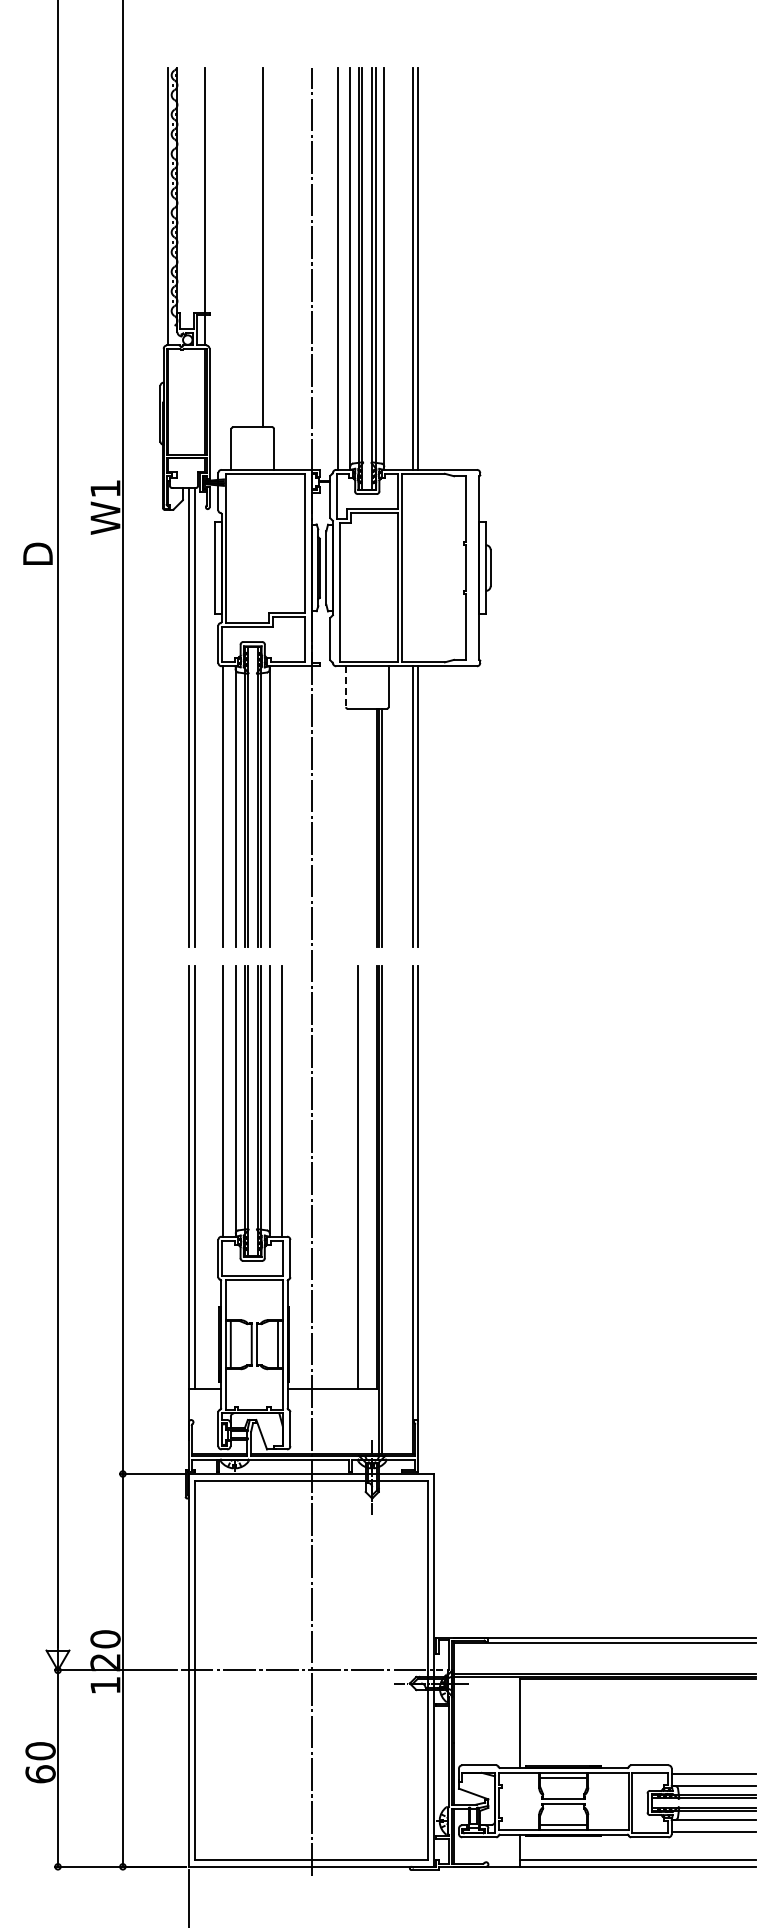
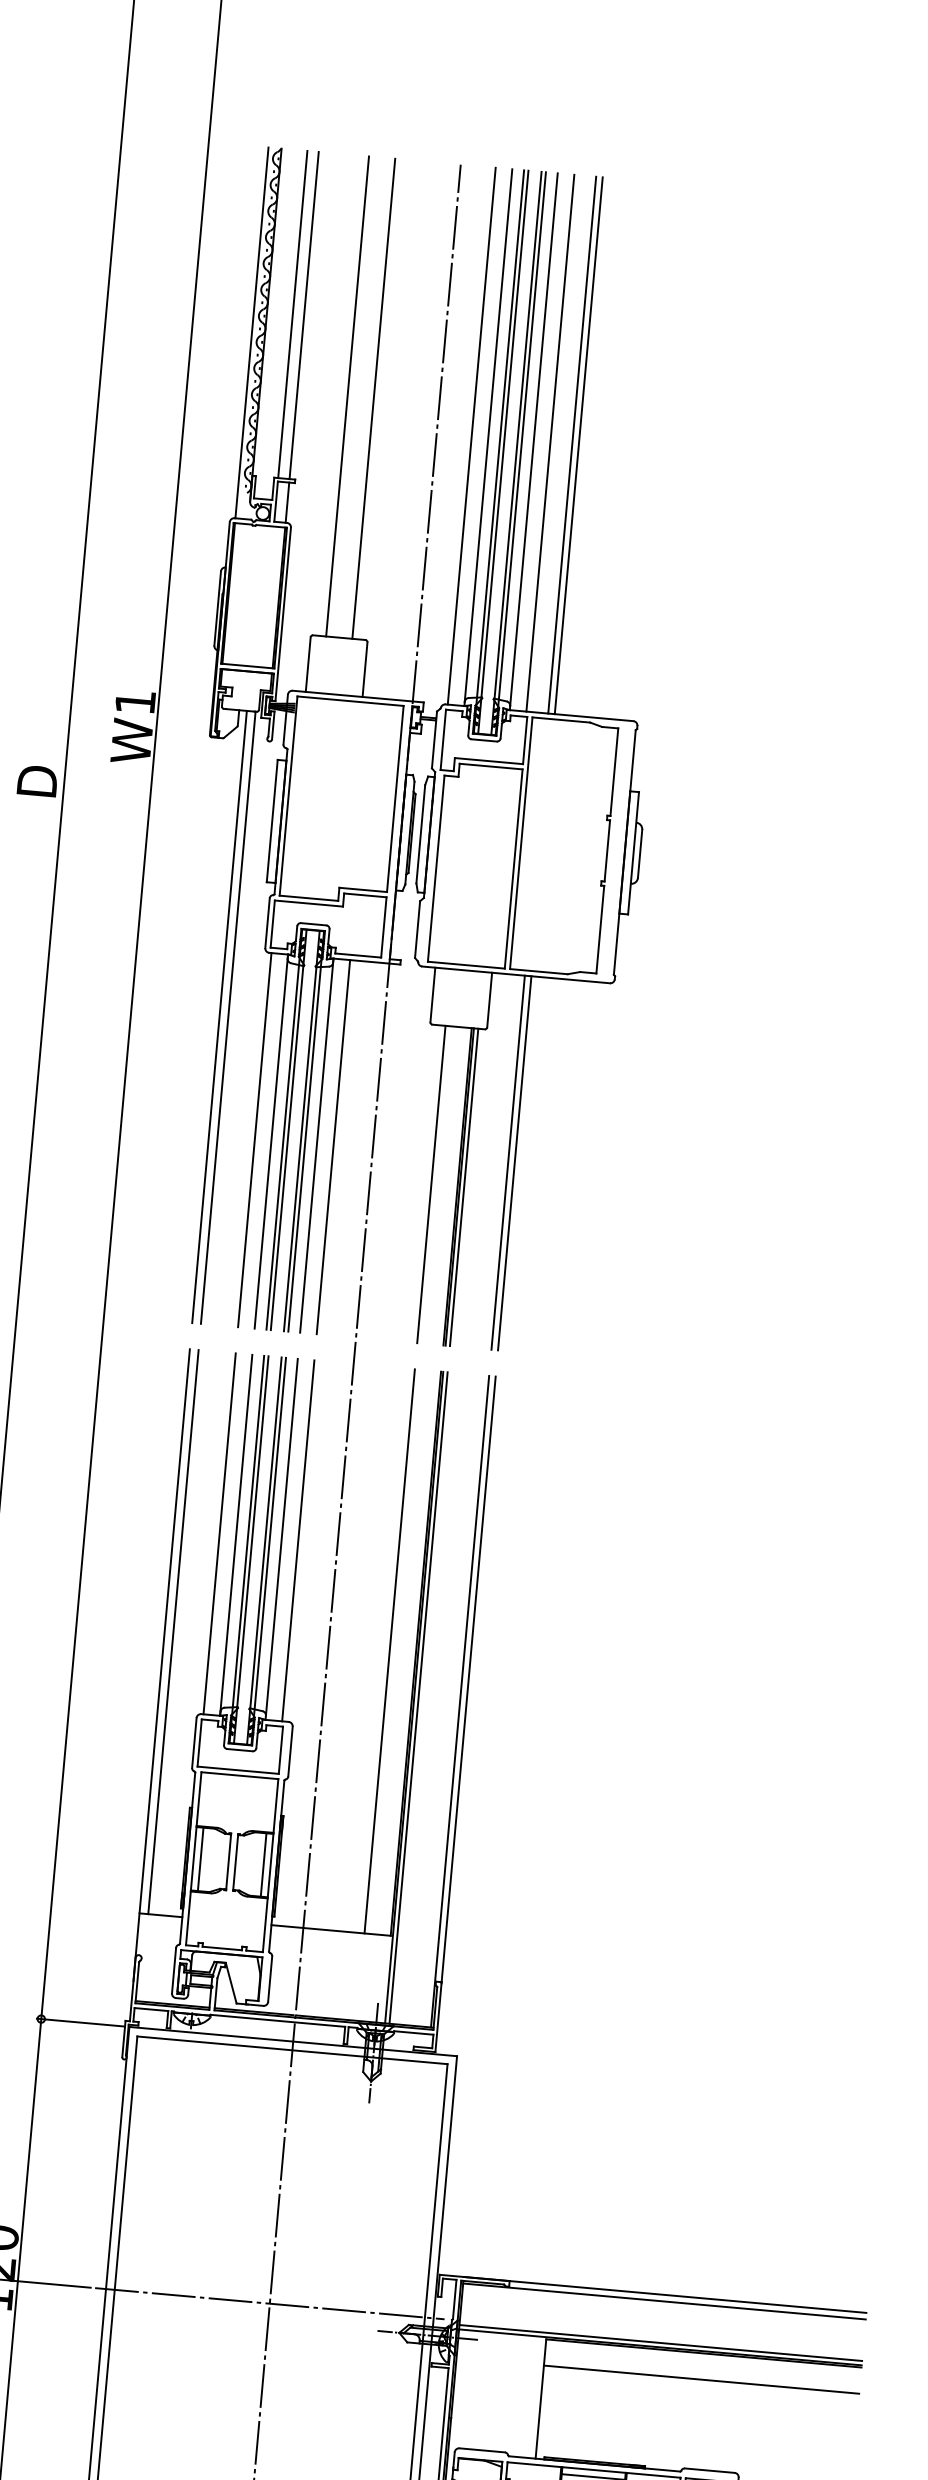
line: (196, 189) -> (292, 313), added
line: (242, 247) -> (346, 396), added
line: (396, 268) -> (550, 442), added
line: (346, 687) -> (433, 996), dashed -> solid
line: (282, 806) -> (333, 1147), added
line: (357, 827) -> (431, 1184), added
line: (637, 1698) -> (701, 2380), added

